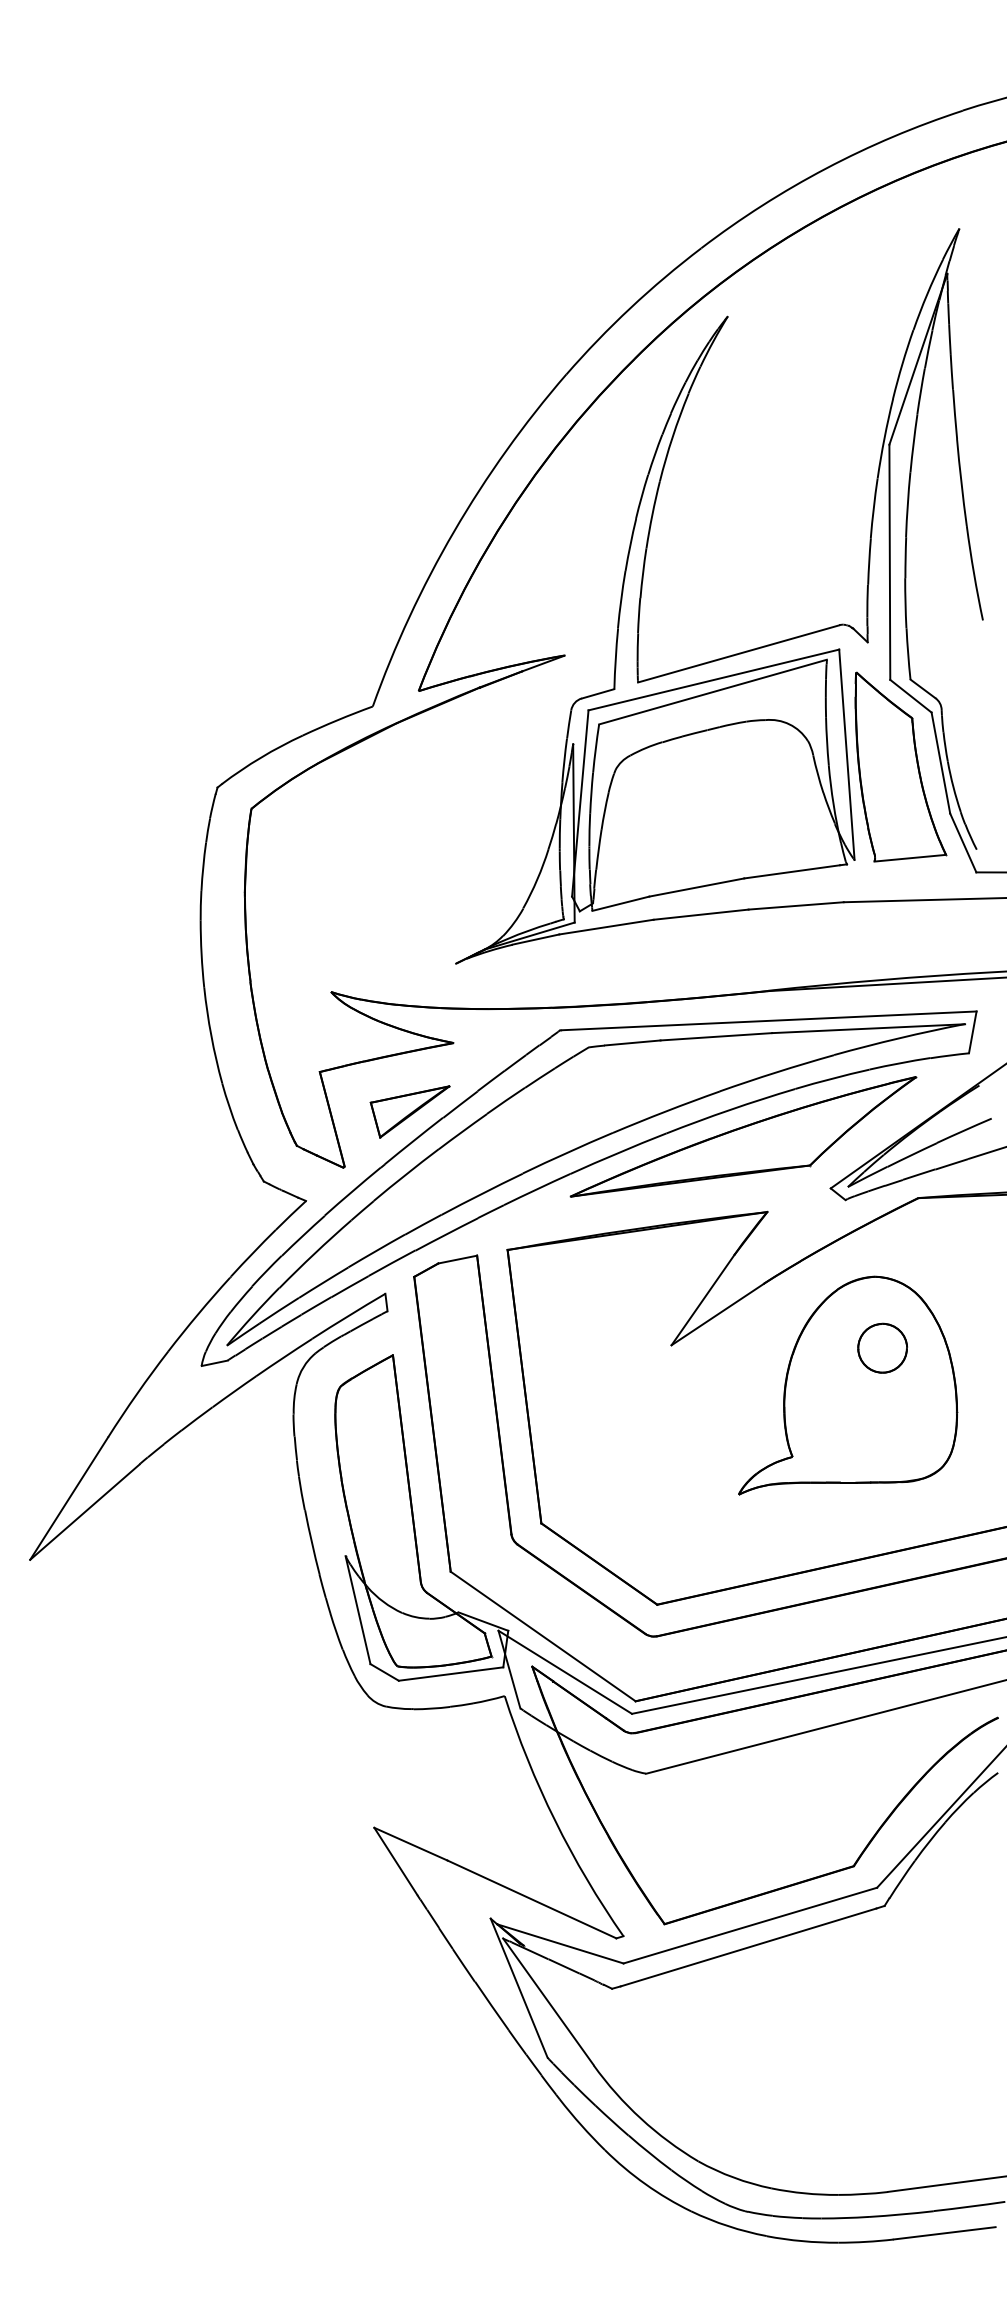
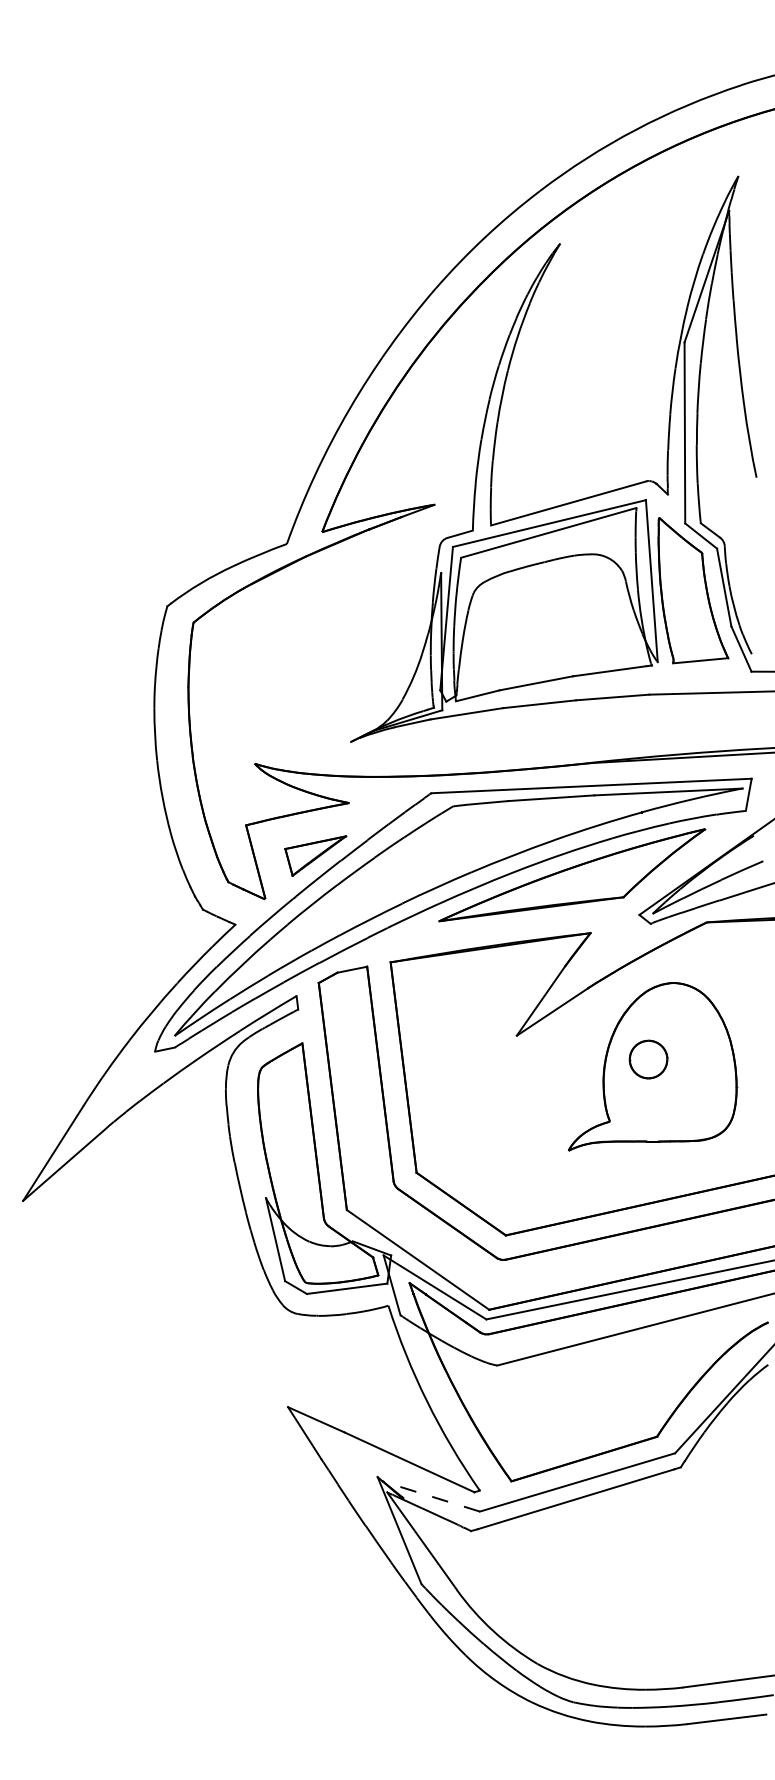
part: (882, 1347) -> (648, 1058), moved
line: (559, 1943) -> (430, 1496), solid -> dashed

